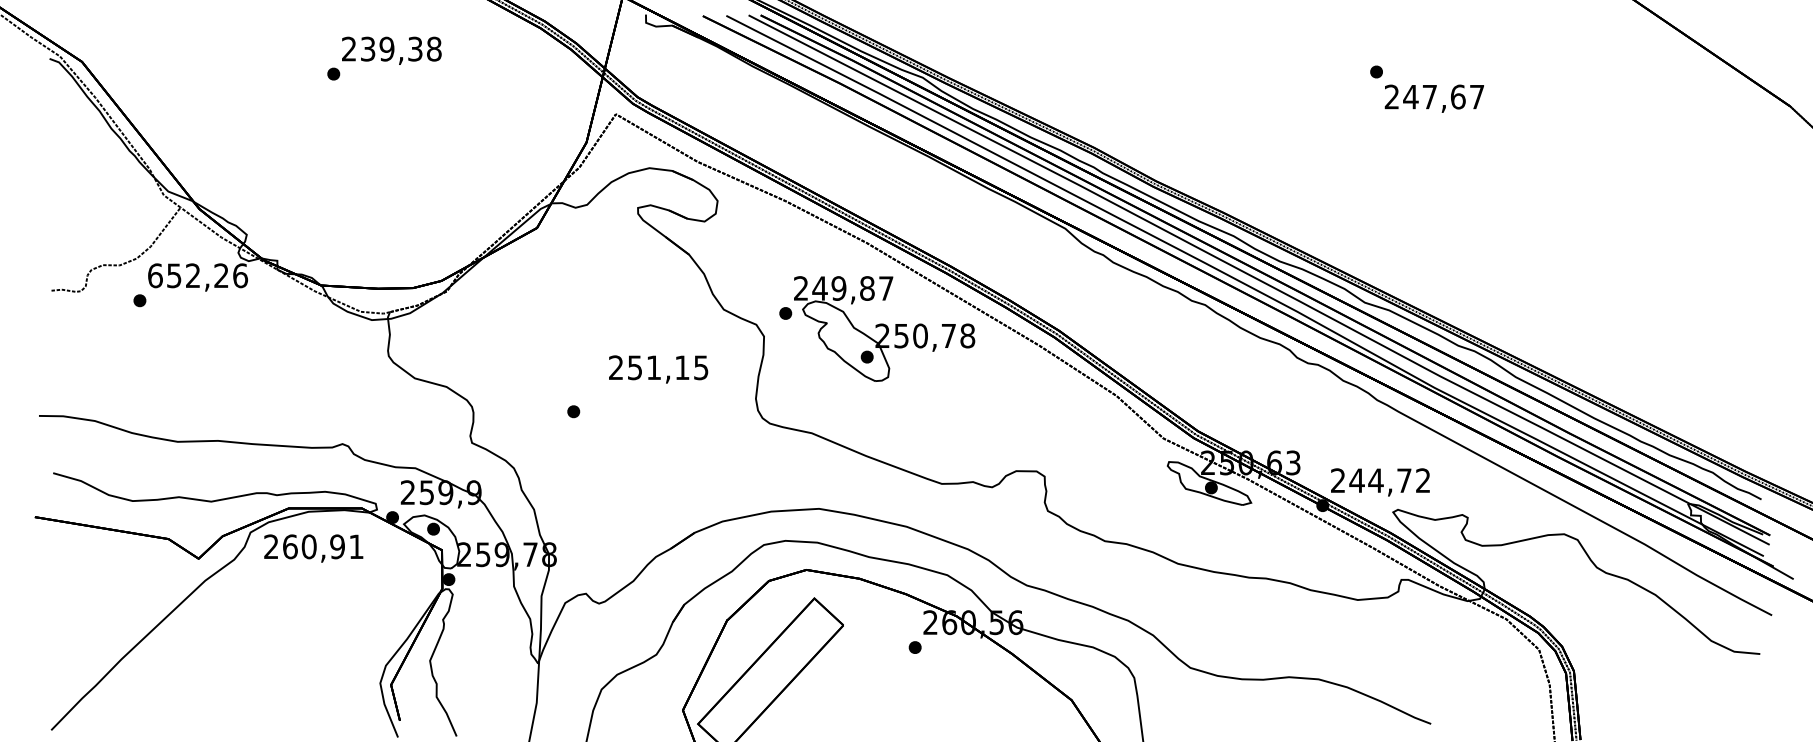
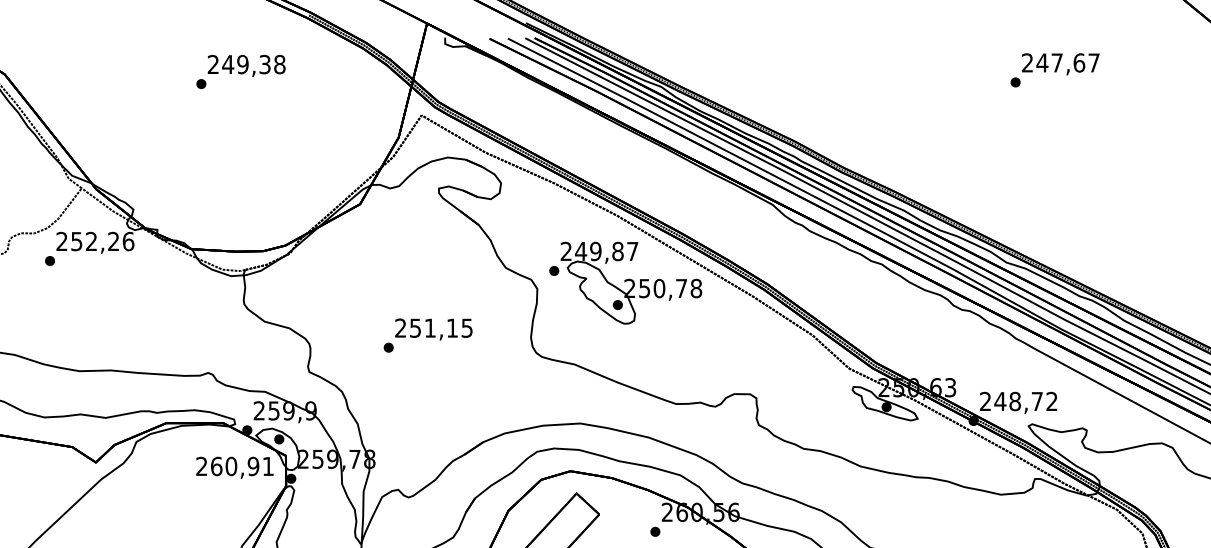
text: (367, 48) -> (227, 64), 239,38 -> 249,38
text: (1433, 98) -> (1060, 64), moved
text: (155, 275) -> (62, 241), 652,26 -> 252,26
text: (658, 369) -> (433, 329), moved
text: (1375, 480) -> (1014, 401), 244,72 -> 248,72
text: (313, 548) -> (234, 467), moved

